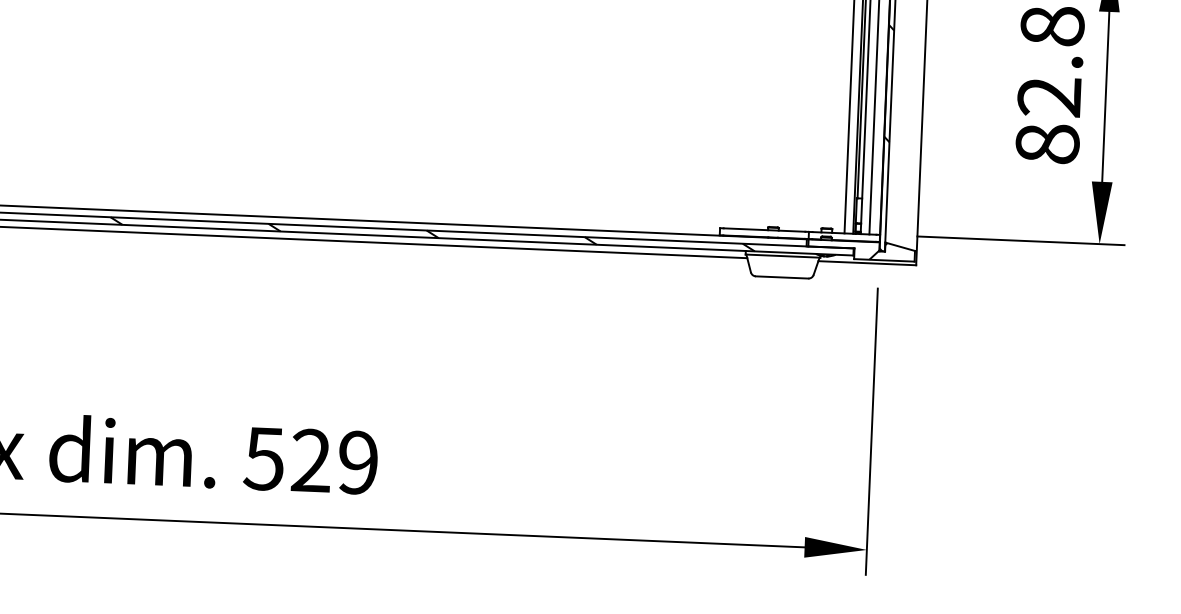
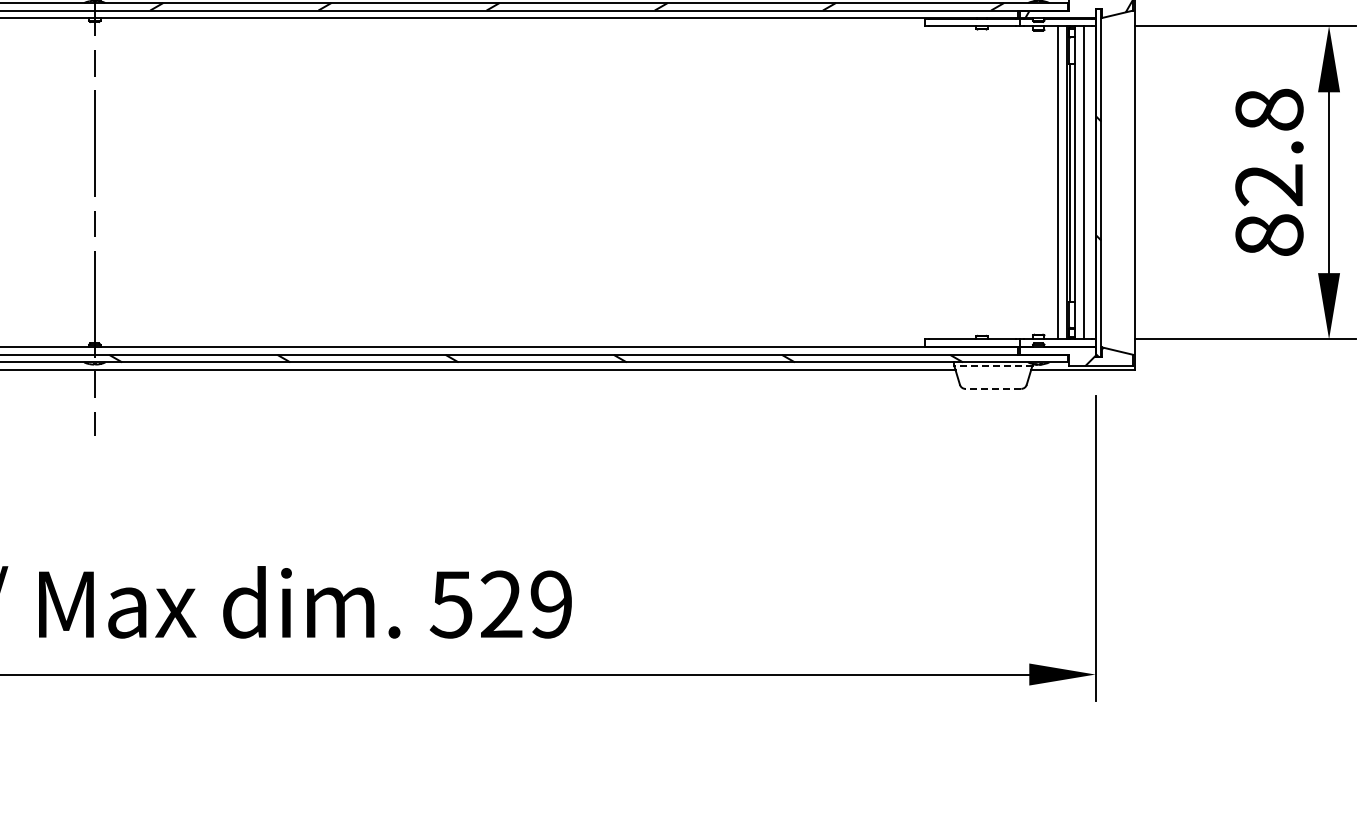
line: (783, 256) -> (993, 366), solid -> dashed
line: (782, 277) -> (993, 388), solid -> dashed

